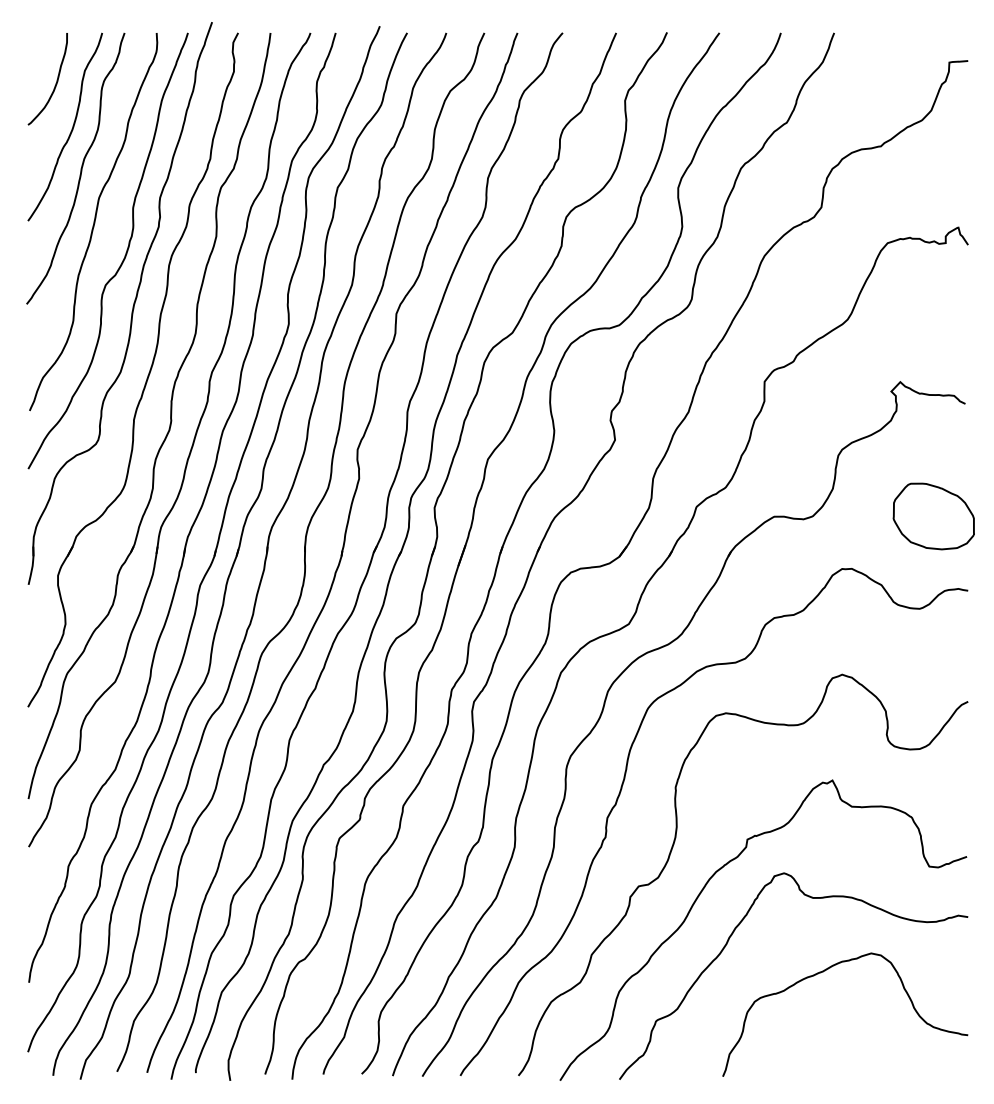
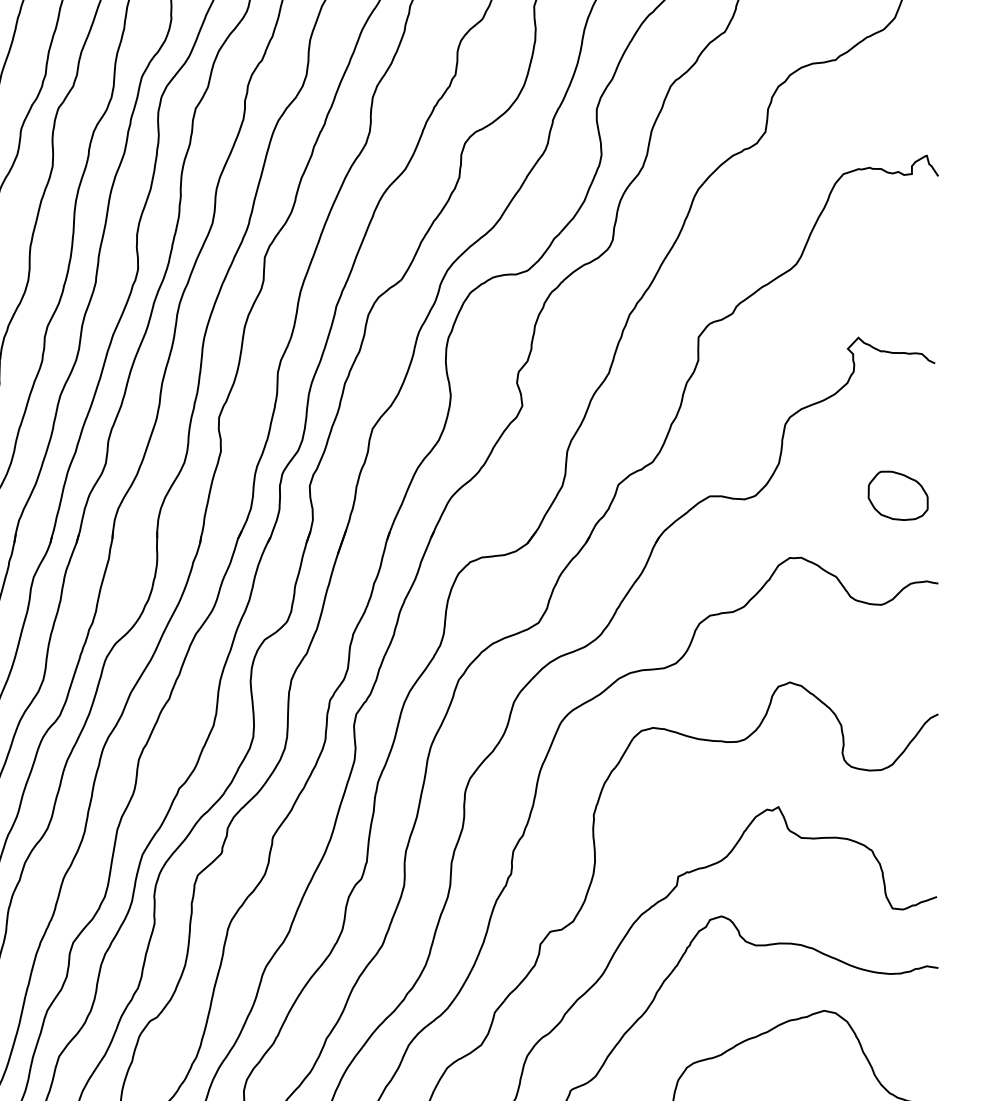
part: (934, 515) -> (898, 494), size x0.62

